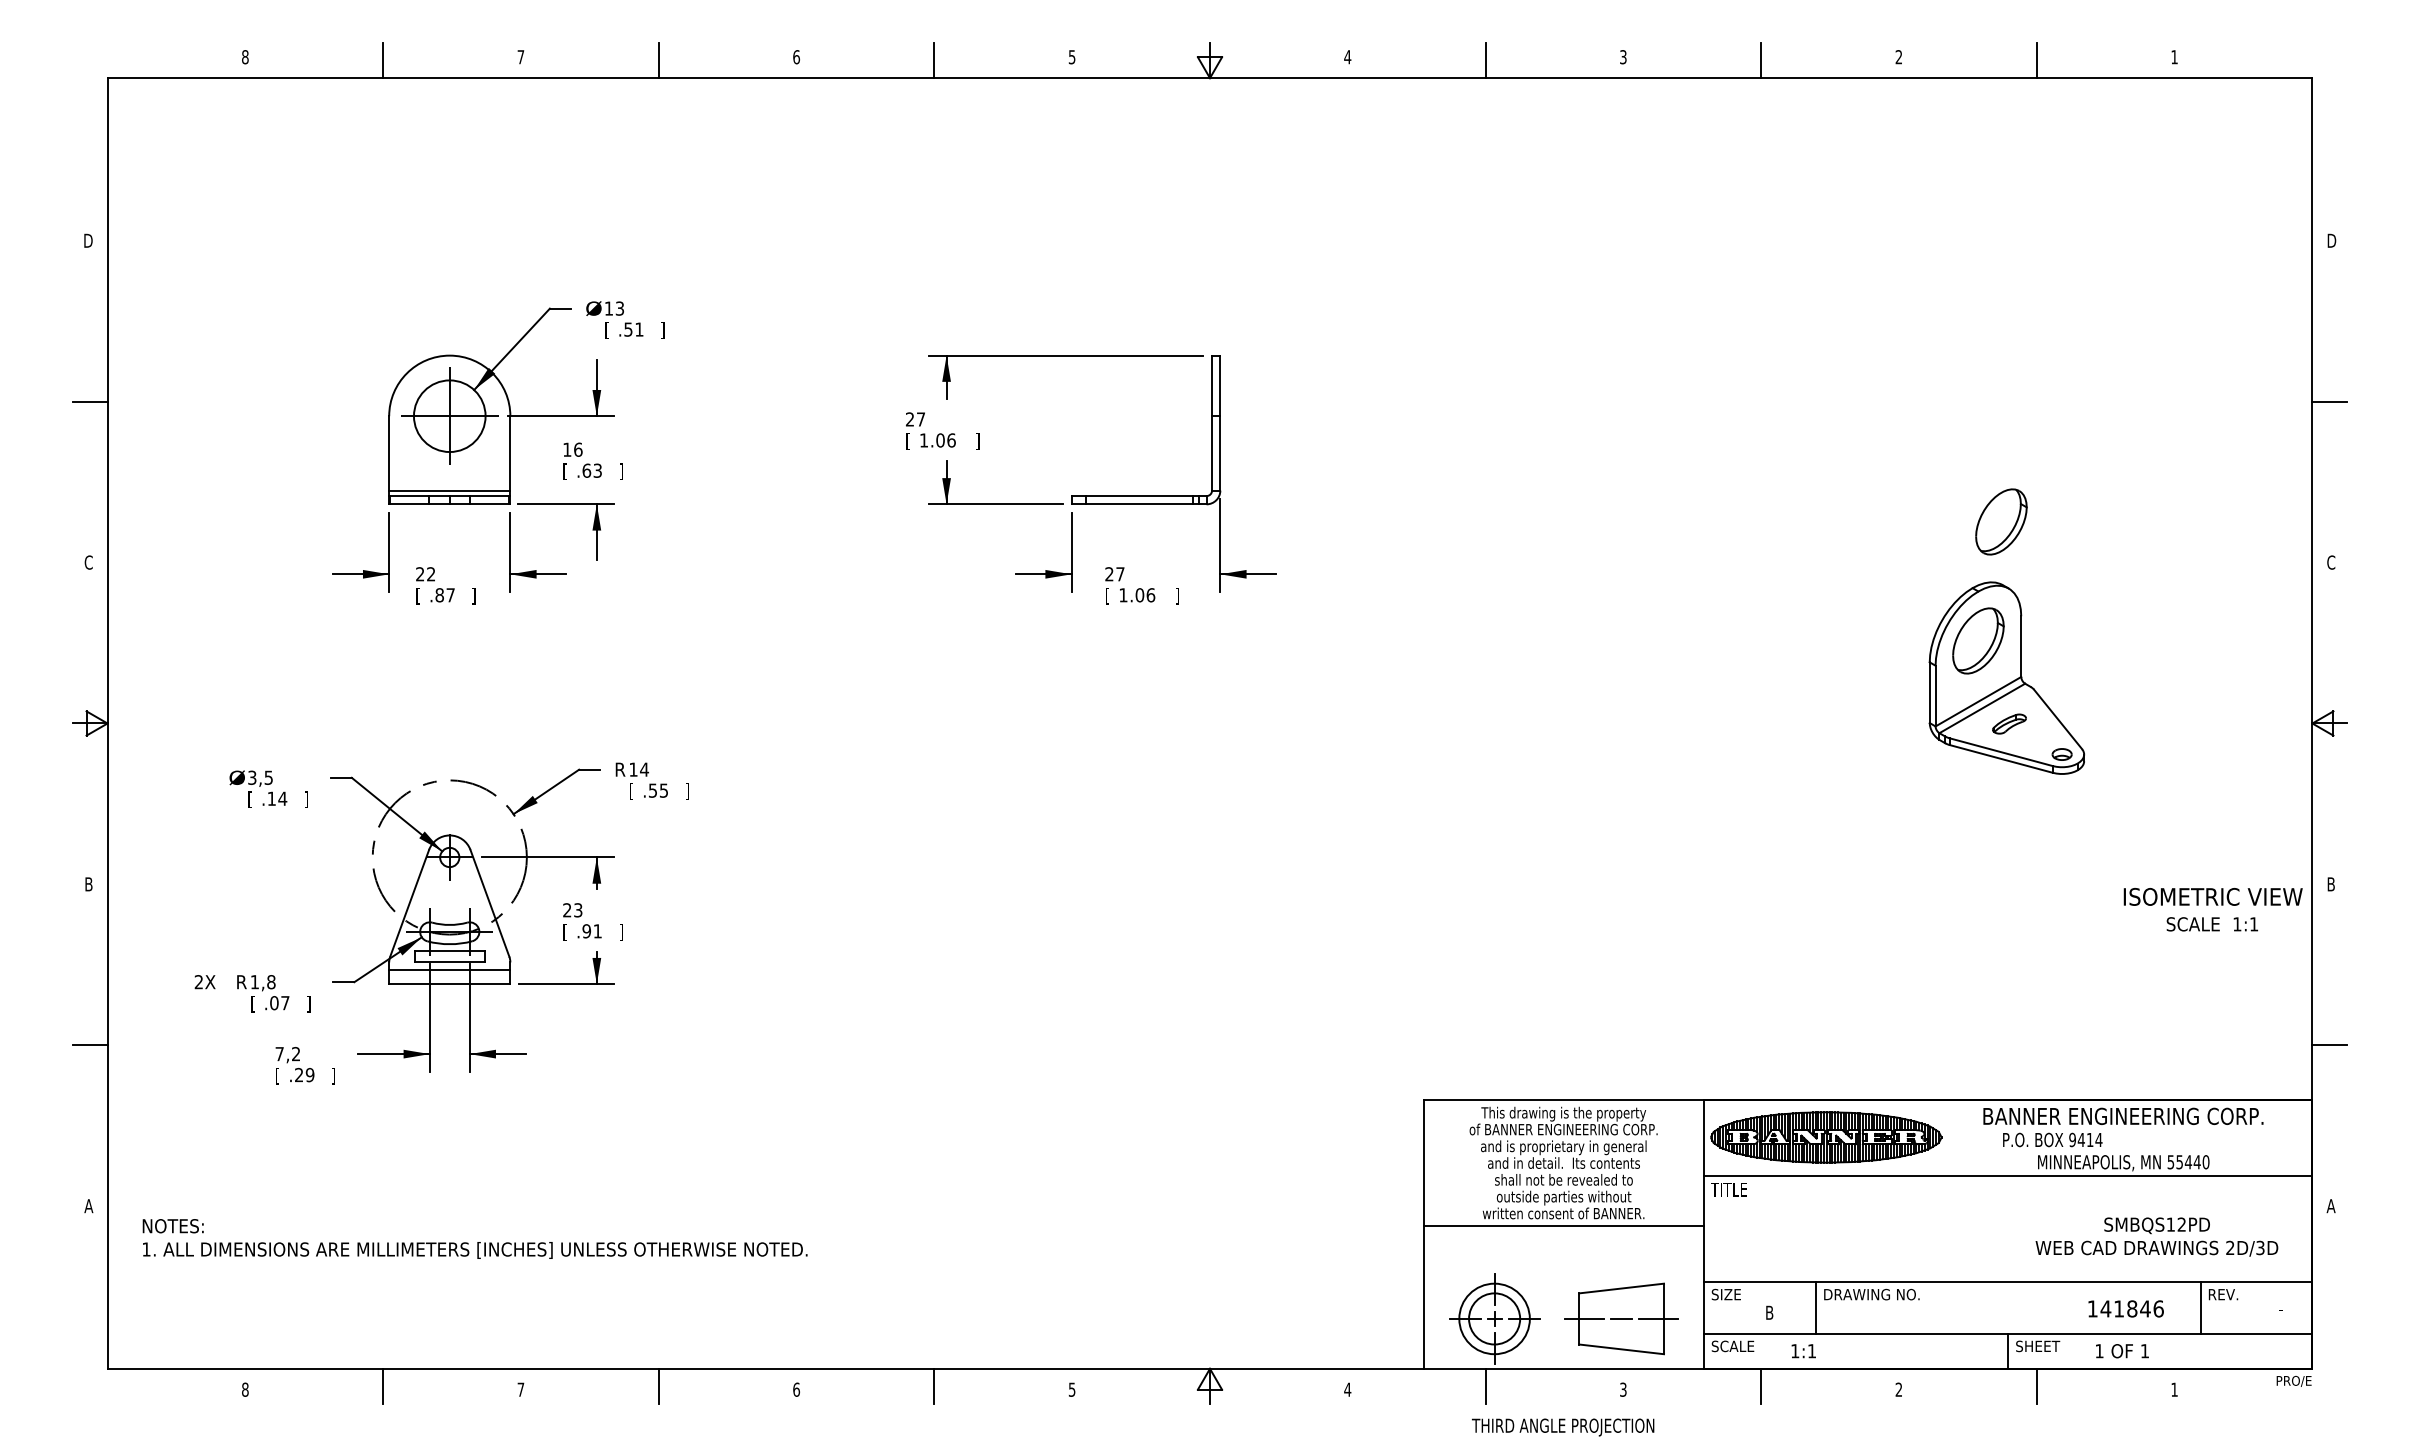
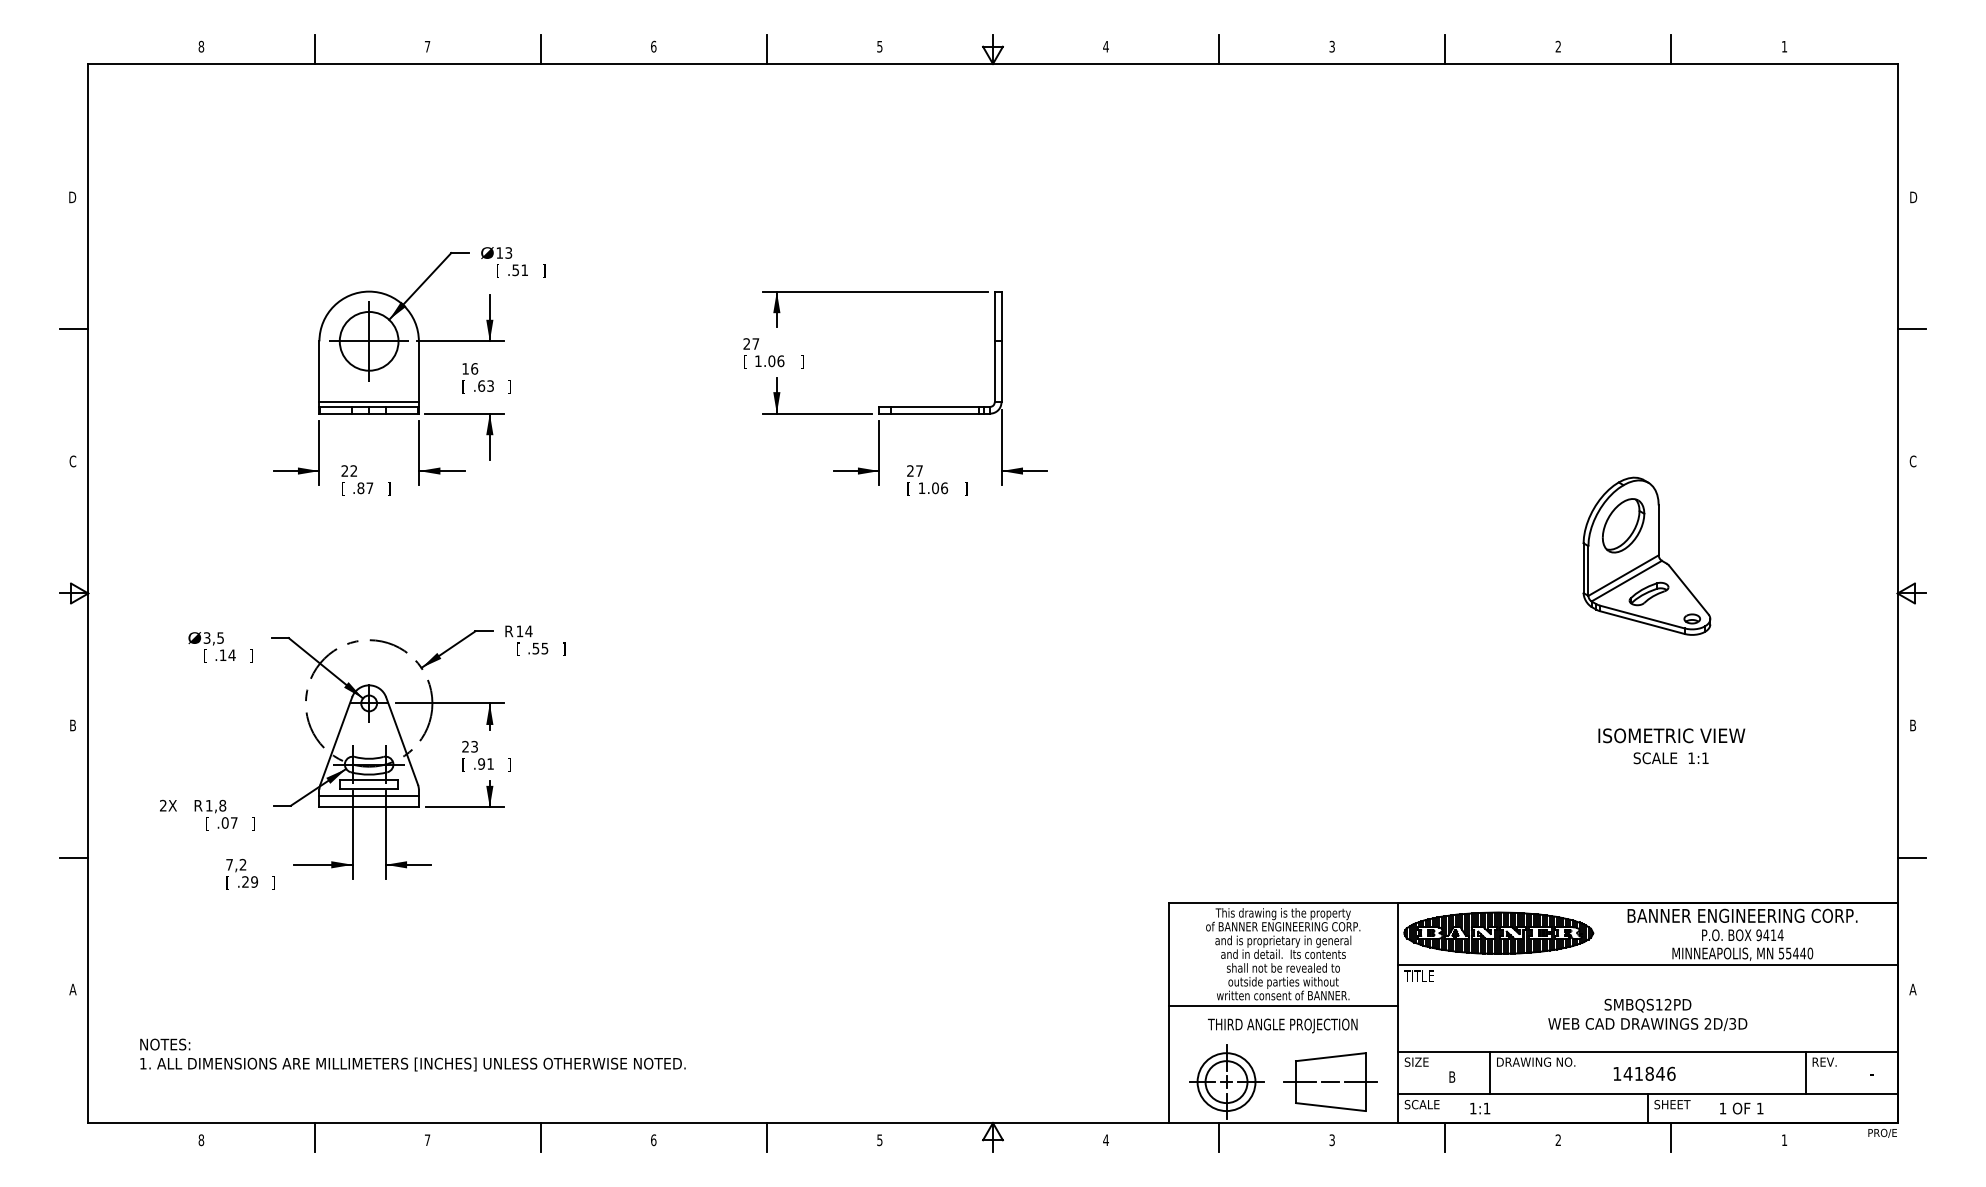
part: (2001, 521) -> (1642, 427), removed
part: (2009, 723) -> (1649, 593), size x1.43
text: (2212, 909) -> (1671, 746), moved
text: (2052, 1139) -> (1742, 934), moved
text: (2156, 1236) -> (1647, 1014), moved
text: (474, 1238) -> (412, 1054), moved
text: (2125, 1308) -> (1644, 1073), moved
text: (1563, 1427) -> (1283, 1025), moved

